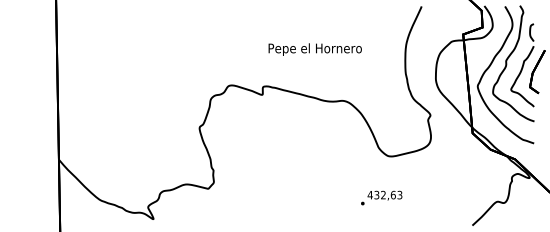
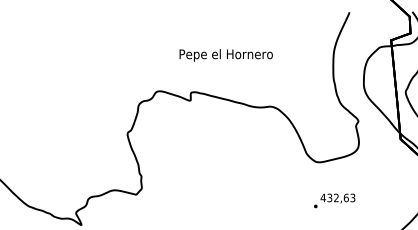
text: (314, 49) -> (225, 55), moved
text: (381, 197) -> (334, 200), moved

